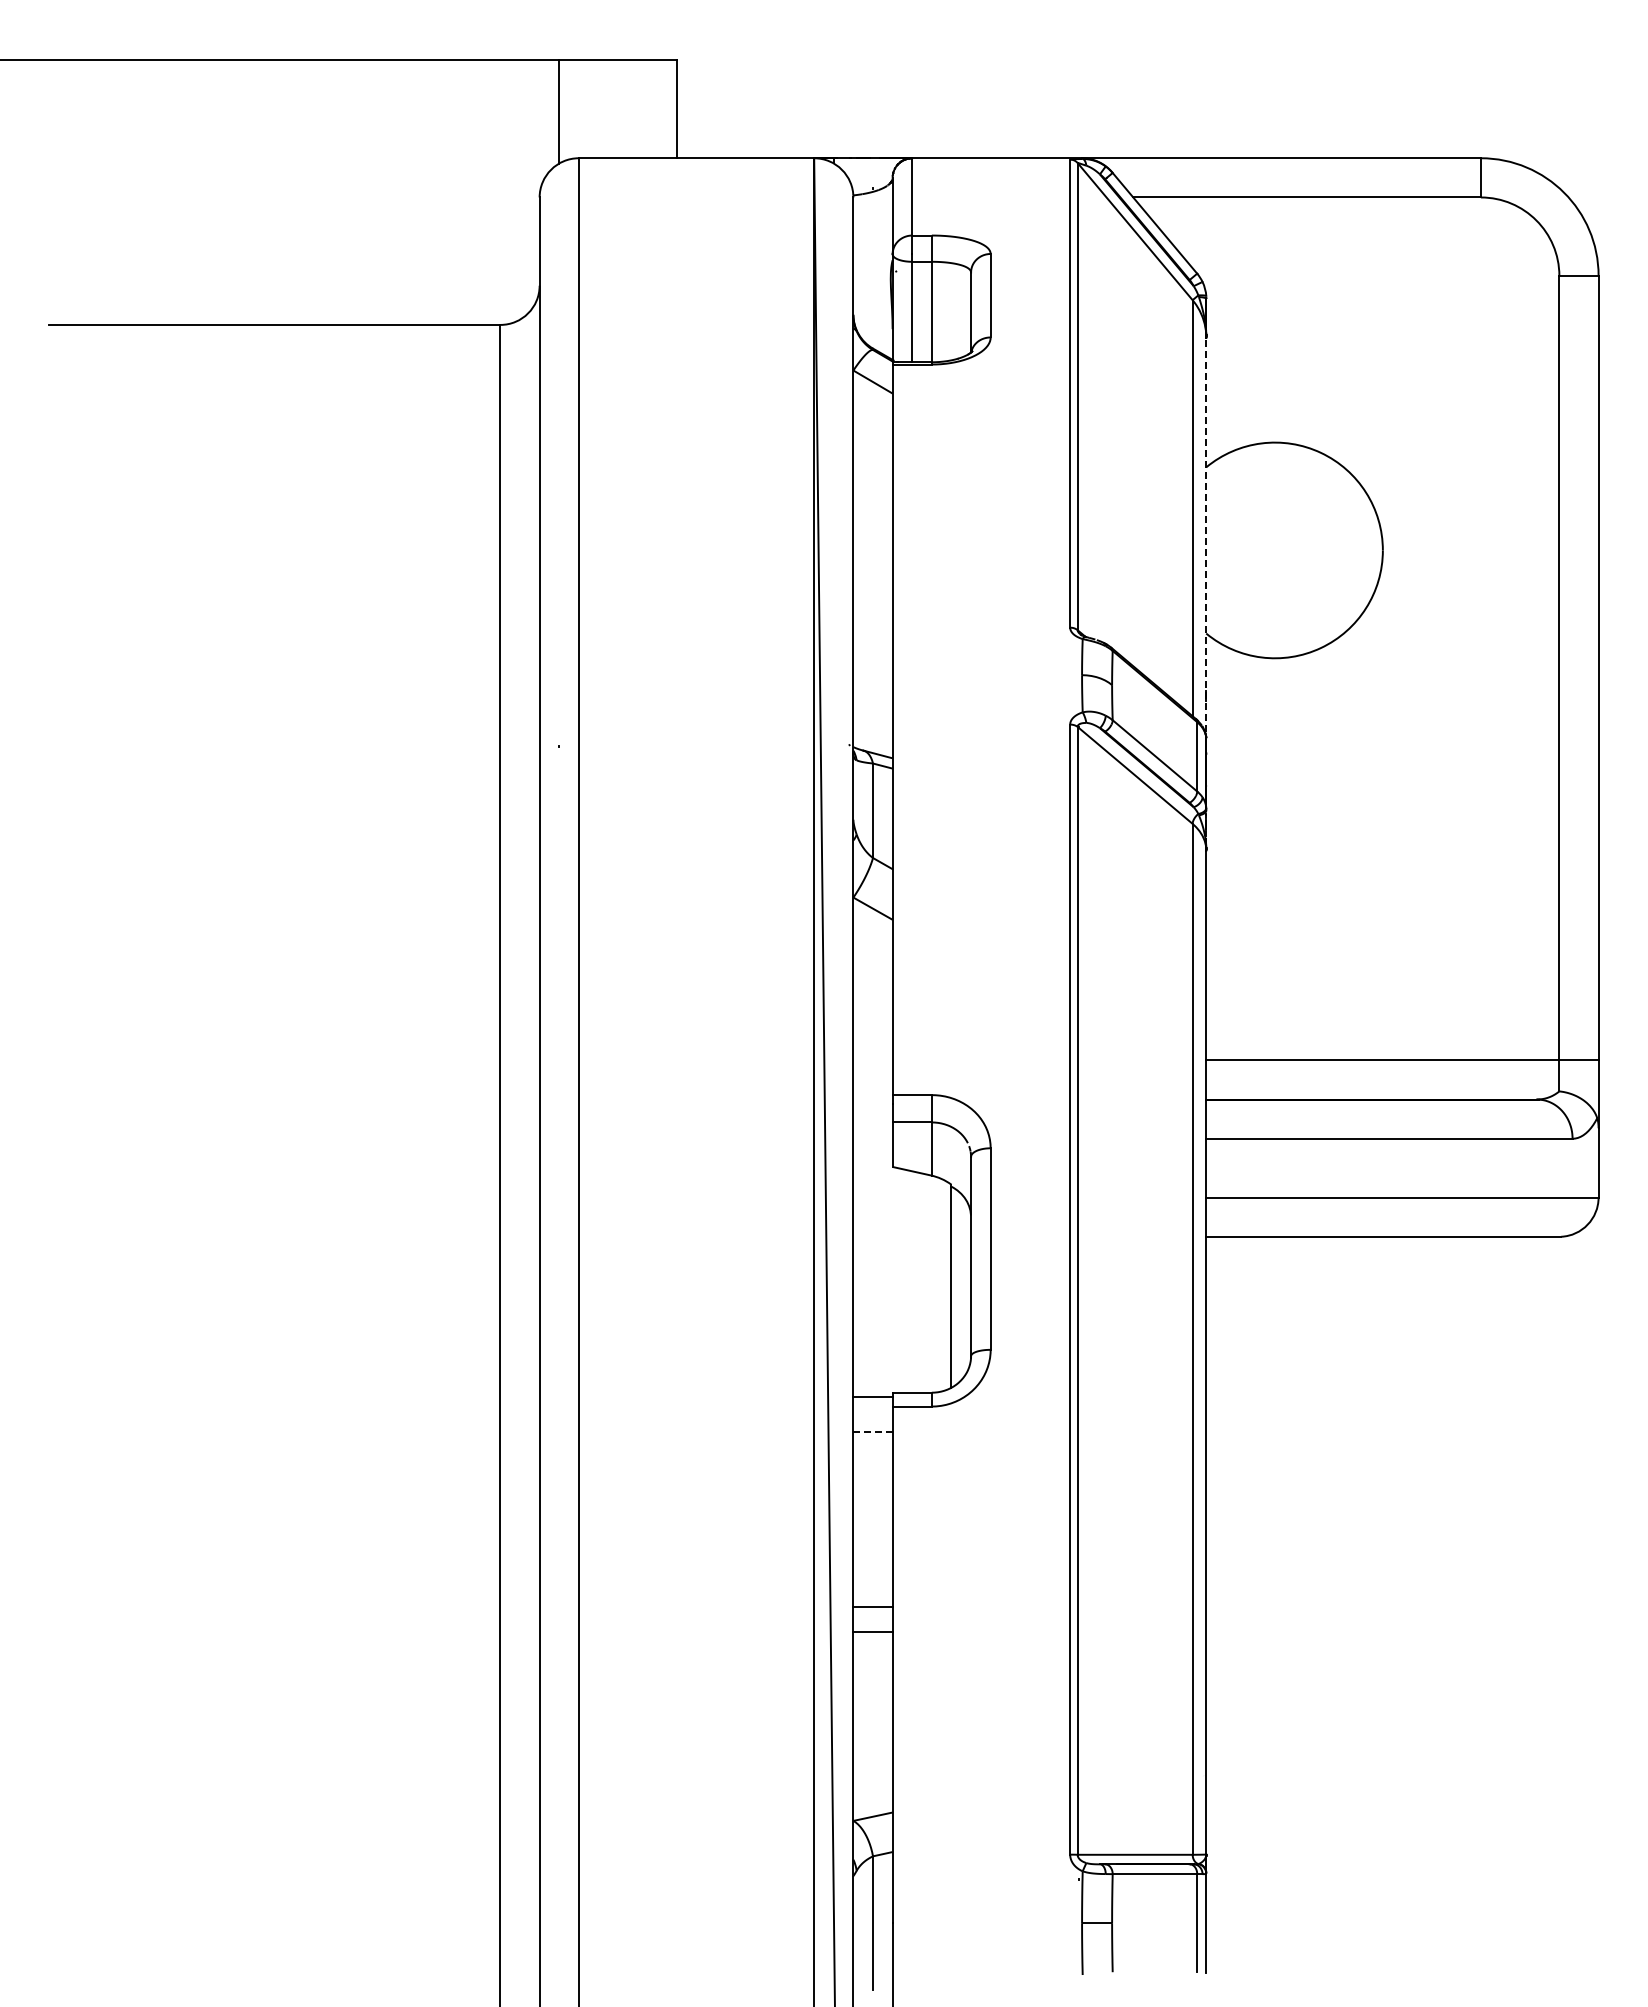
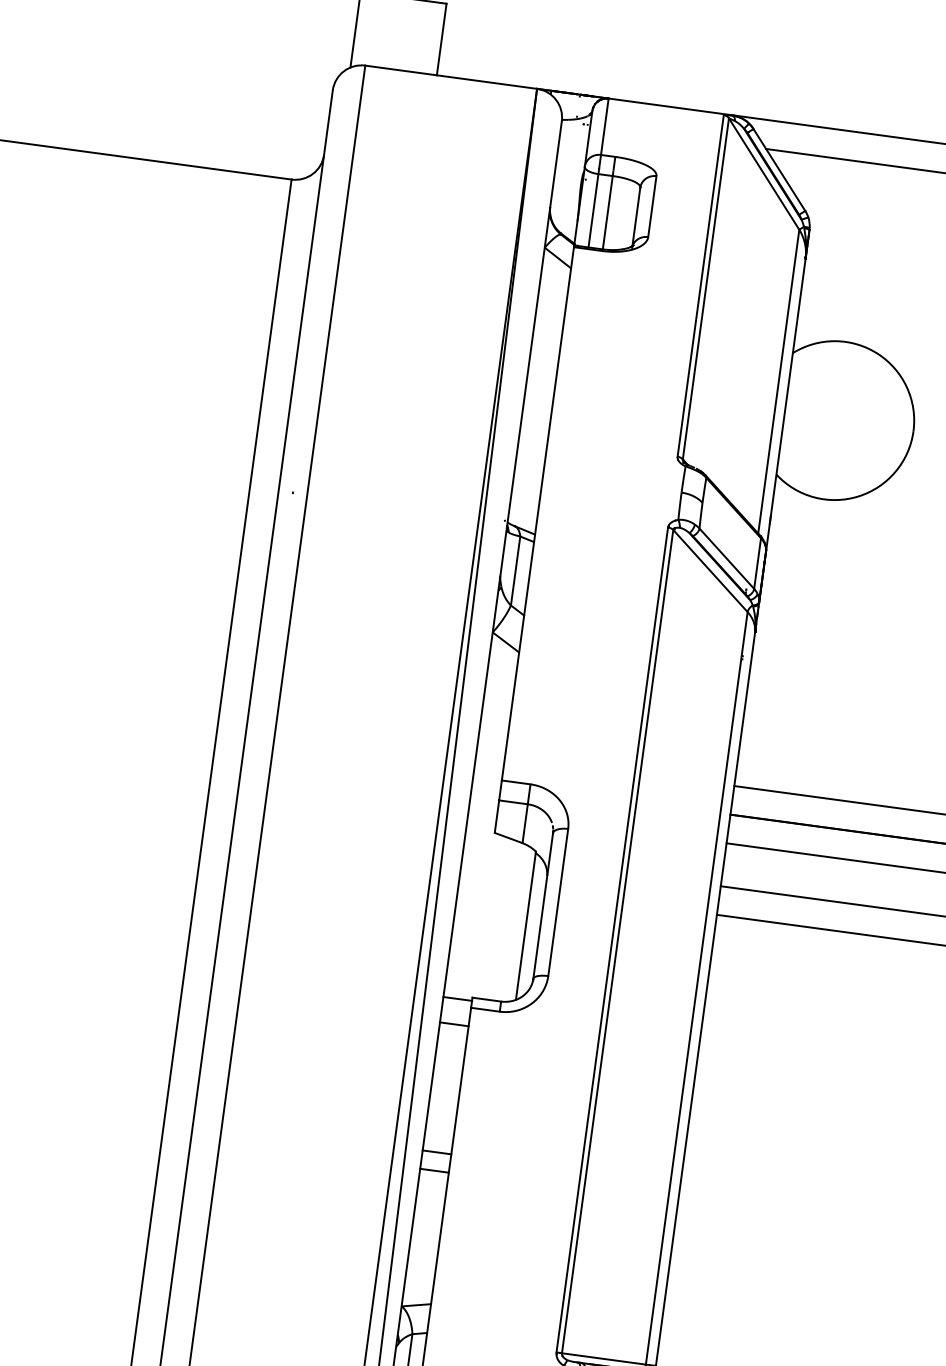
line: (1206, 545) -> (785, 410), dashed -> solid
line: (873, 1431) -> (454, 1024), dashed -> solid

